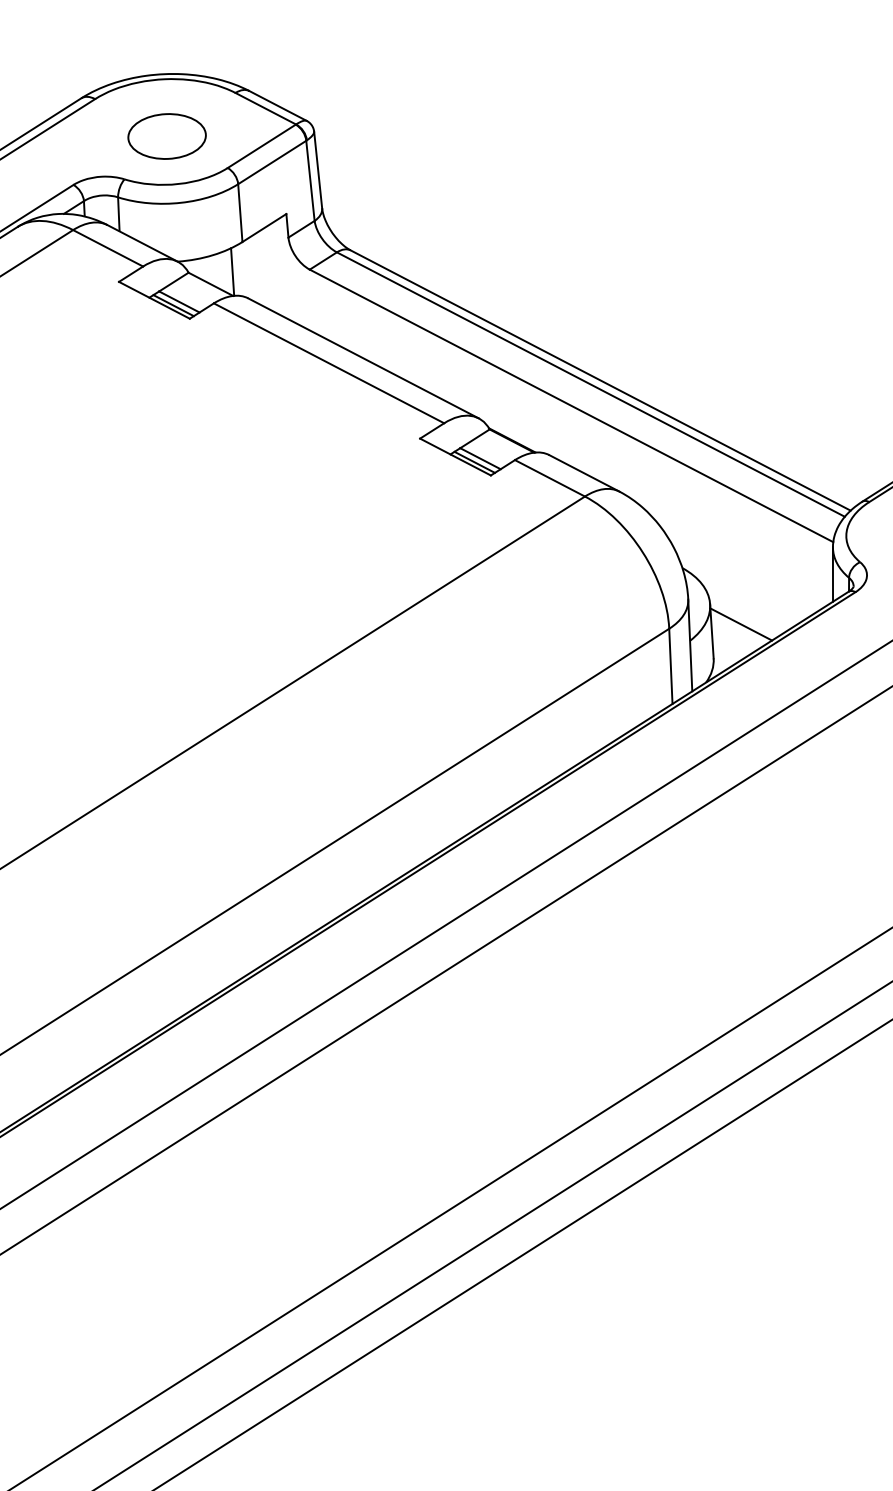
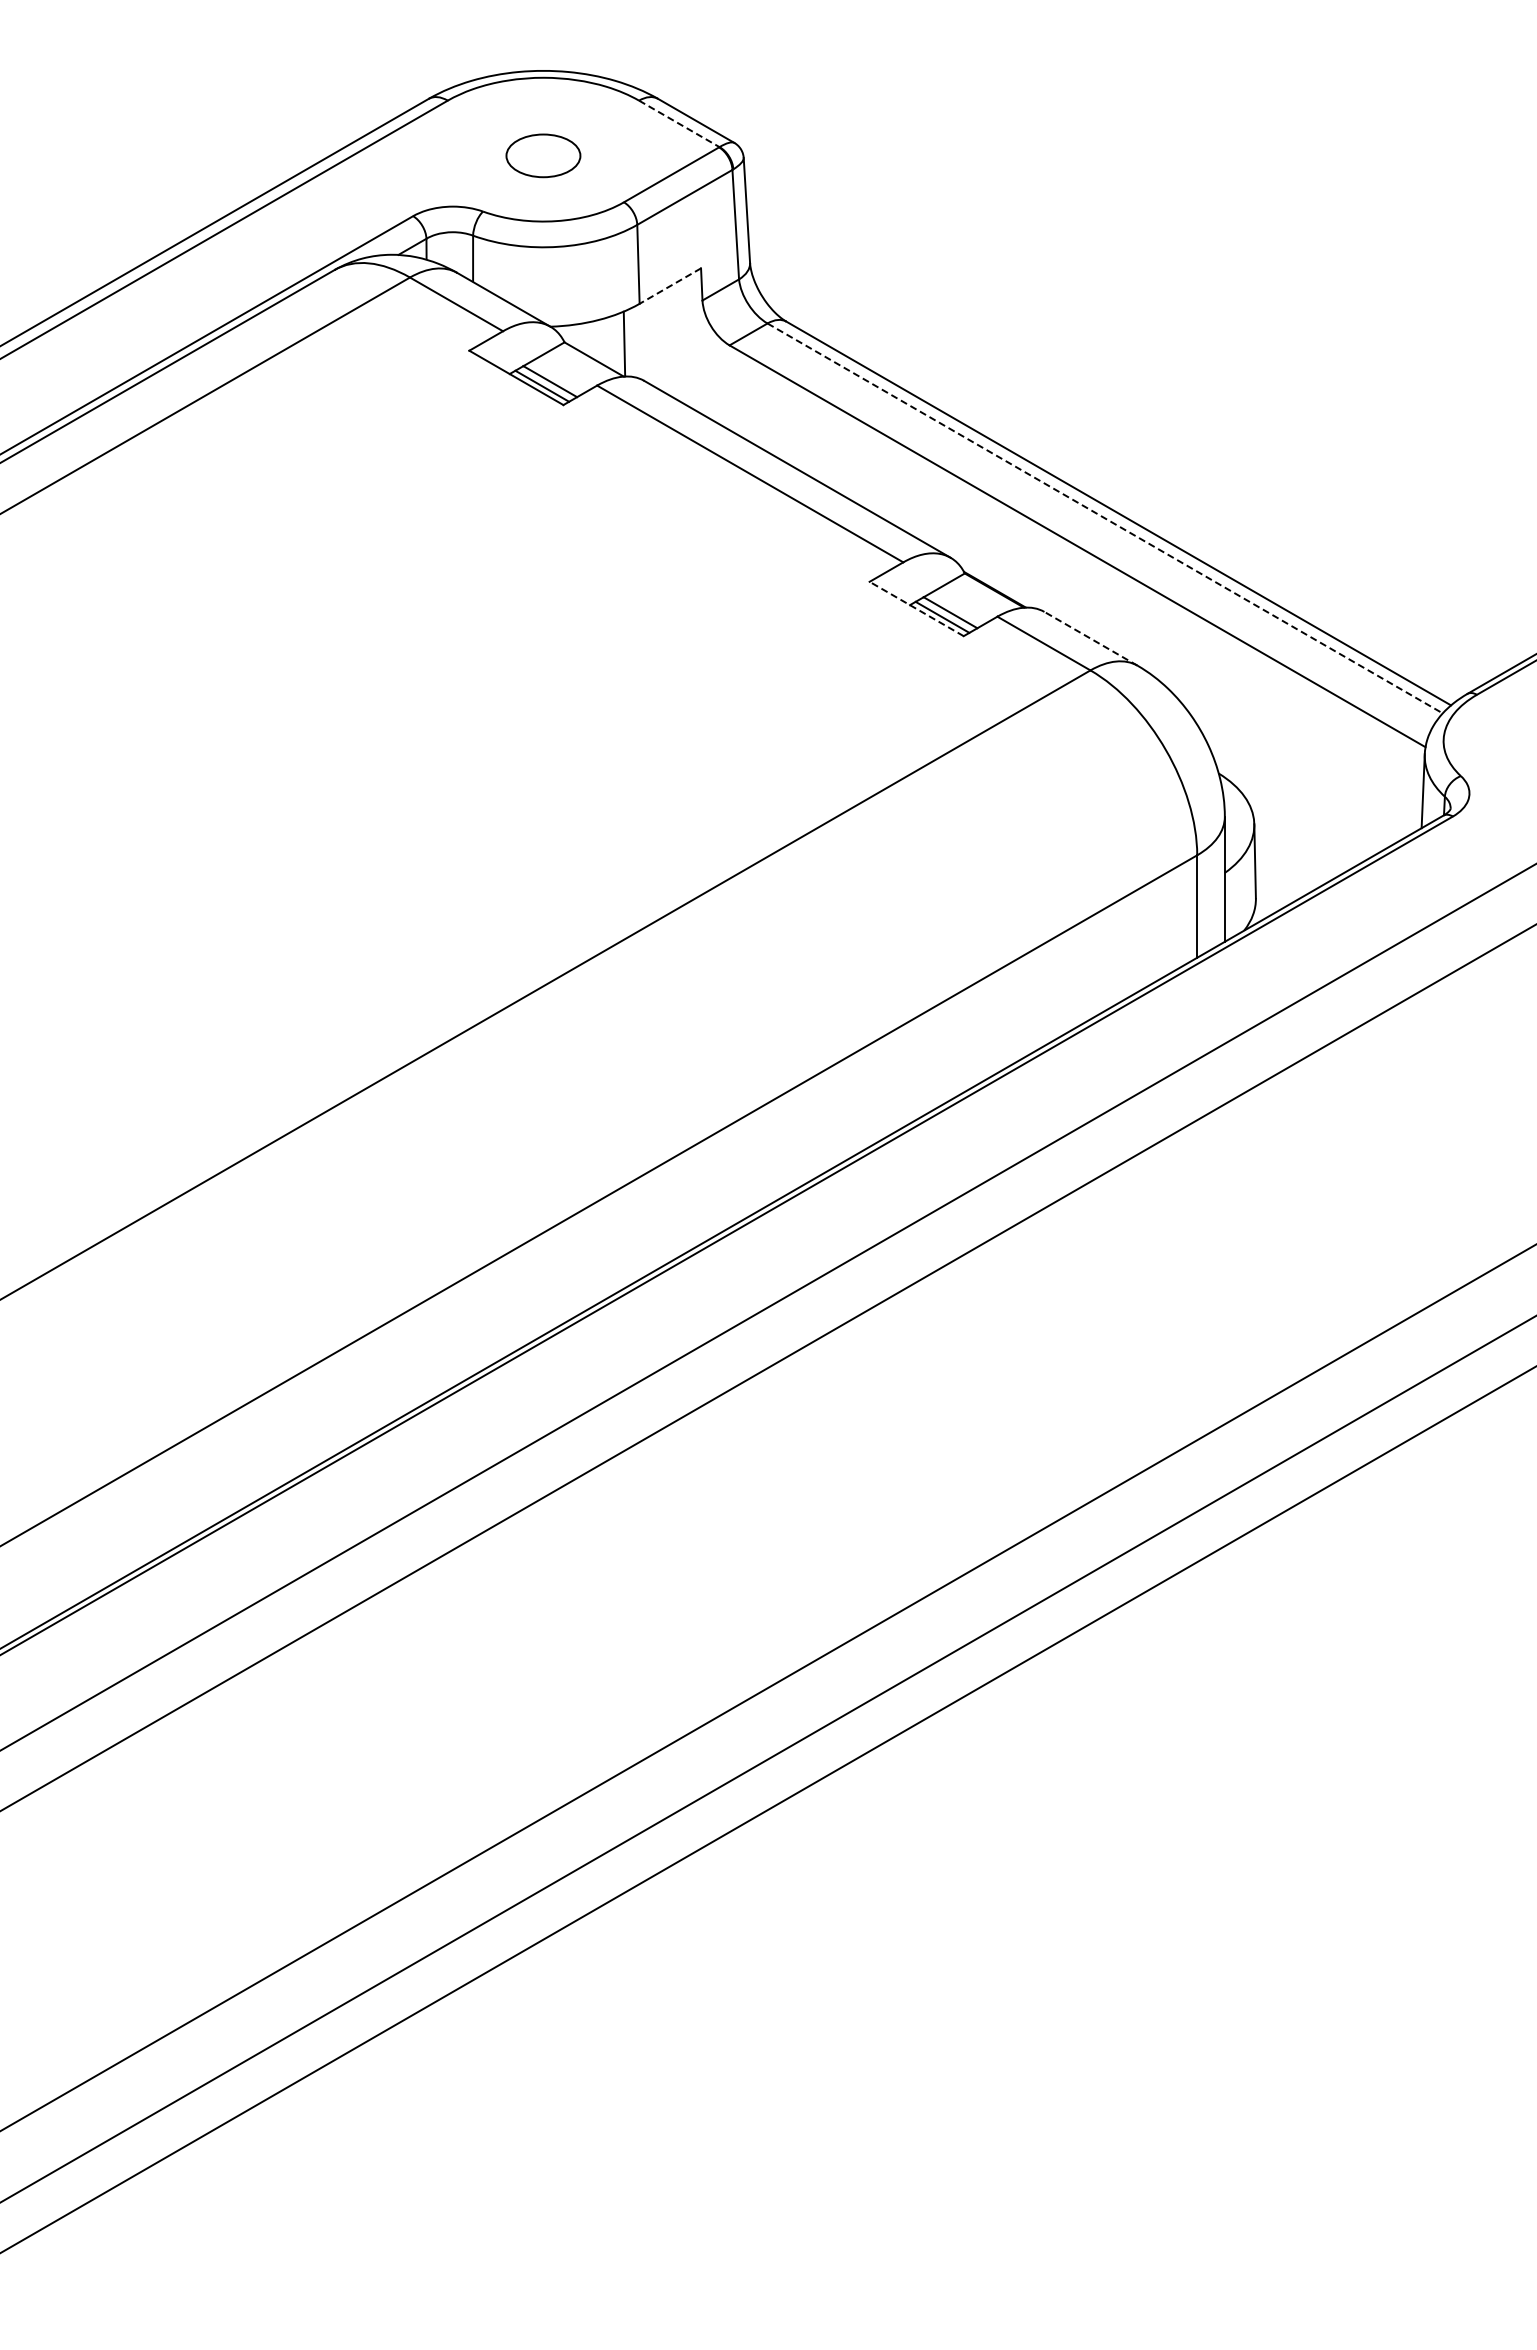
line: (265, 109) -> (679, 124), solid -> dashed
part: (167, 136) -> (543, 155), size x0.7
line: (263, 228) -> (669, 286), solid -> dashed
line: (591, 384) -> (1105, 518), solid -> dashed
line: (455, 456) -> (916, 608), solid -> dashed
line: (584, 473) -> (1091, 638), solid -> dashed
line: (741, 624) -> (1295, 853), removed

